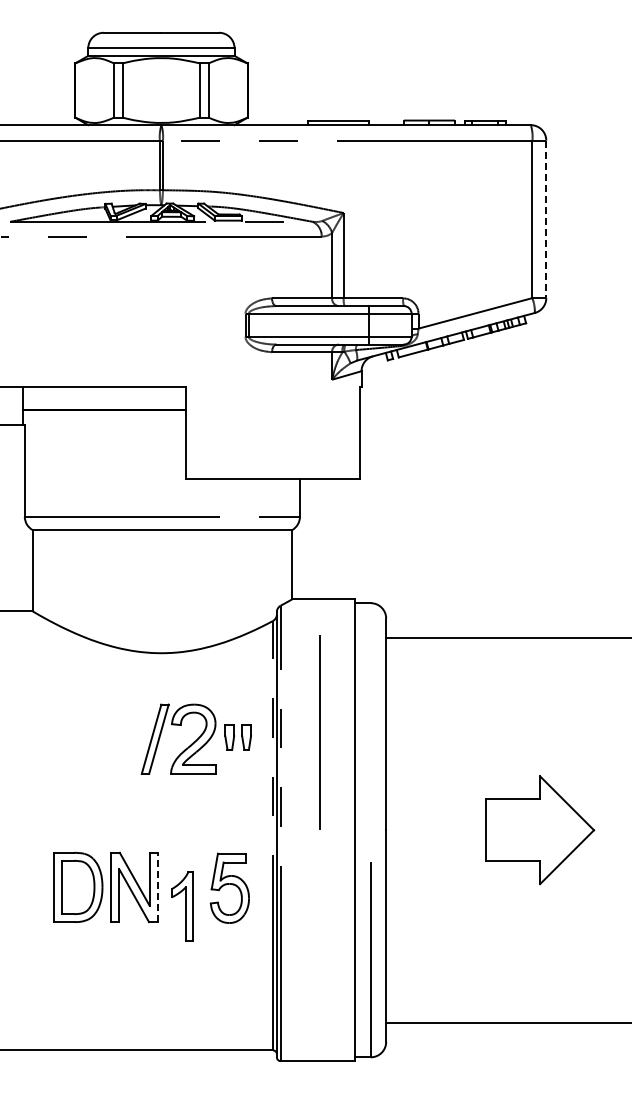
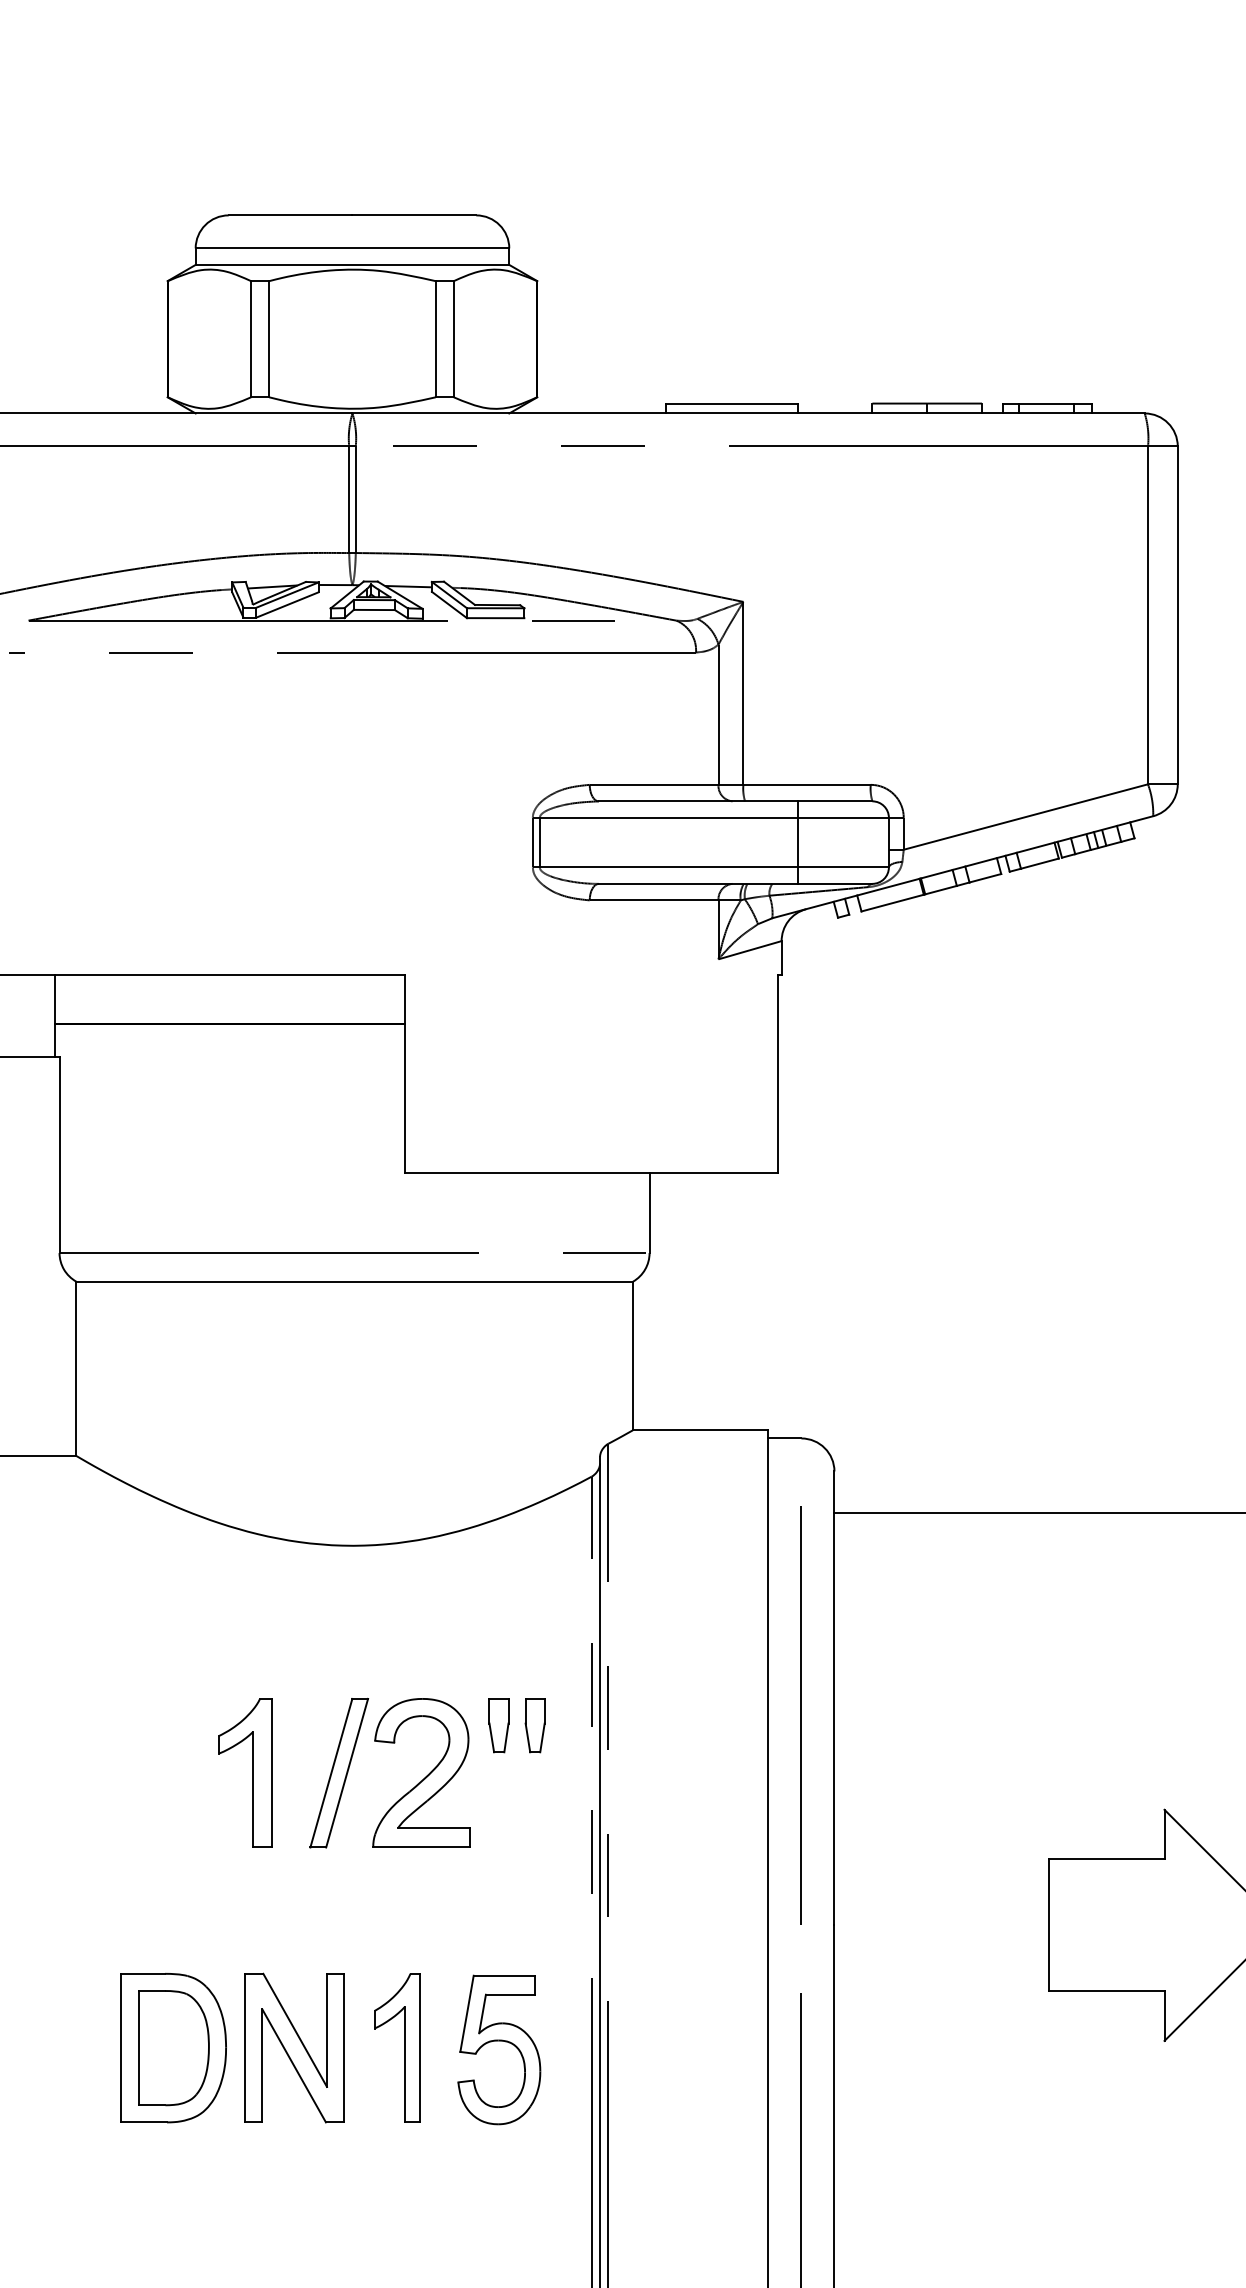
line: (546, 219) -> (1178, 615), dashed -> solid
line: (319, 732) -> (800, 1715), moved
part: (185, 748) -> (404, 1792), moved
part: (111, 759) -> (245, 1773), added
line: (157, 887) -> (344, 2048), dashed -> solid
part: (182, 906) -> (397, 2048), moved

